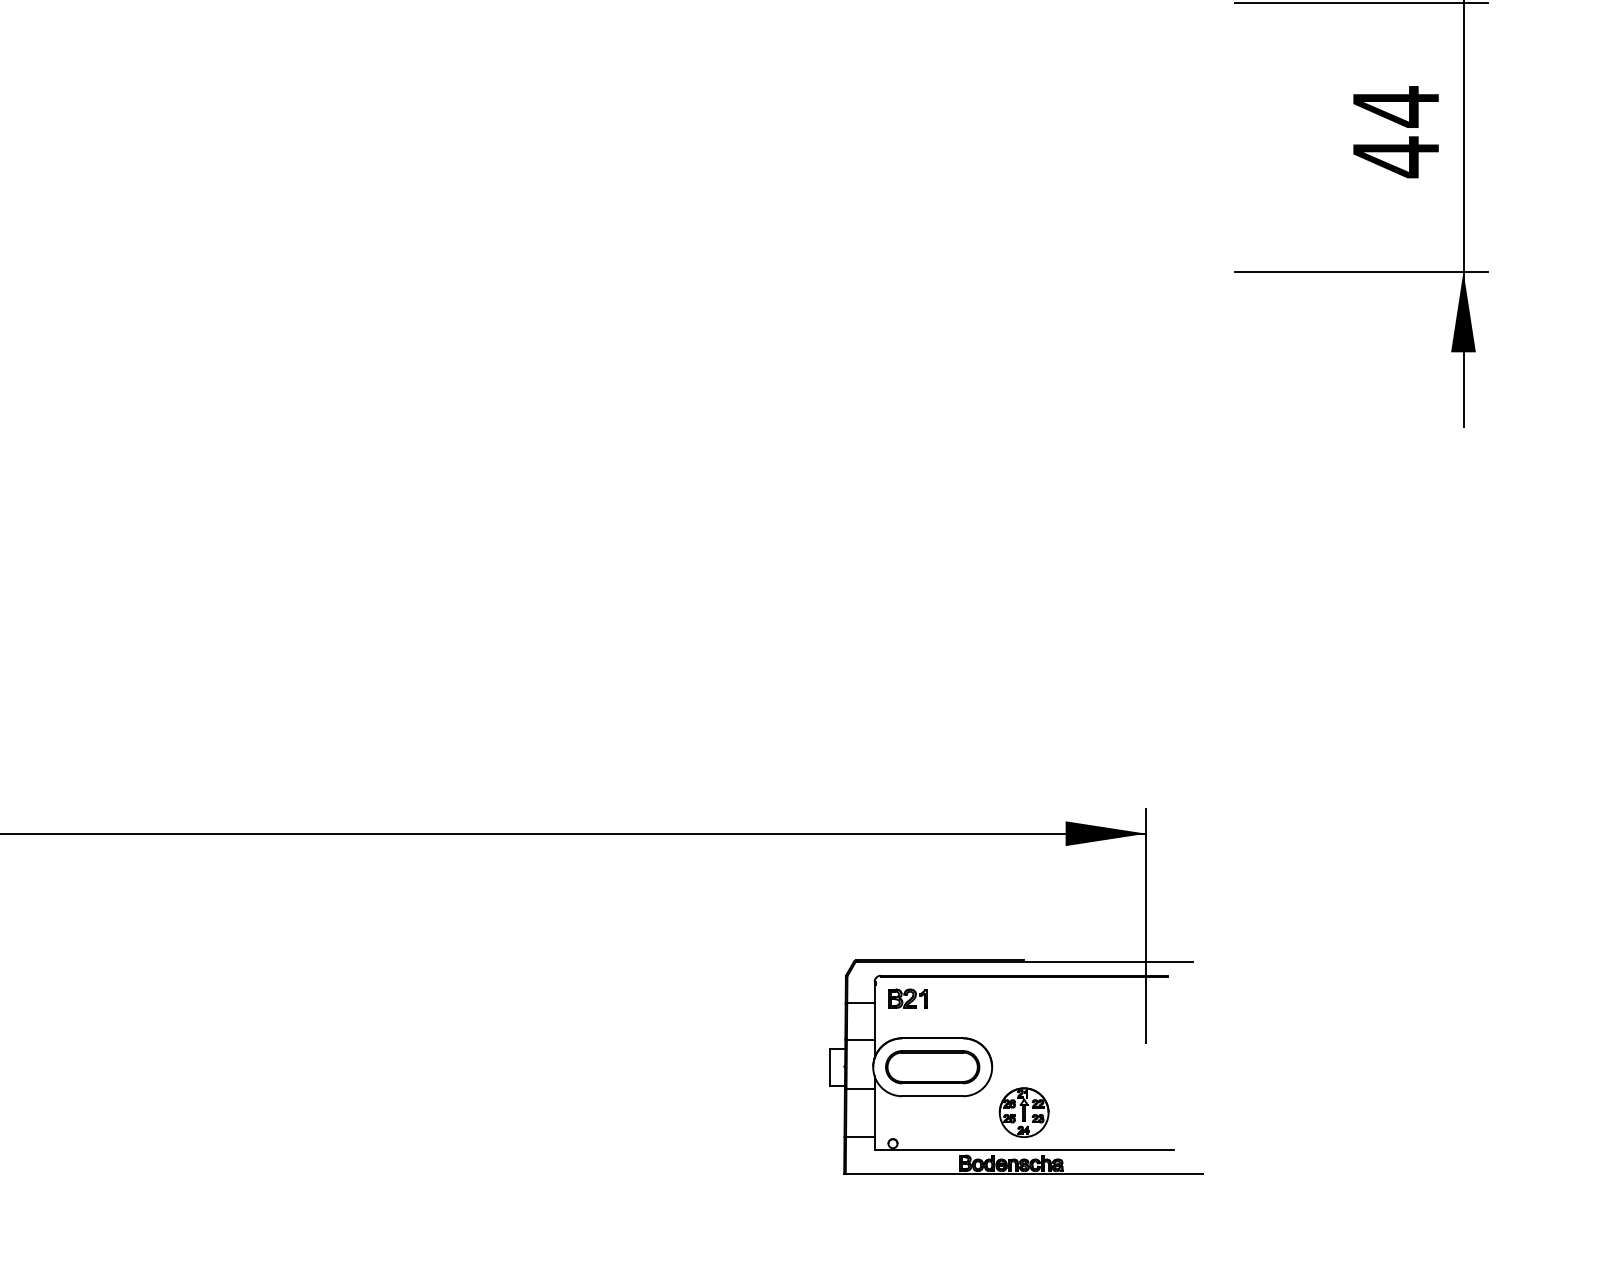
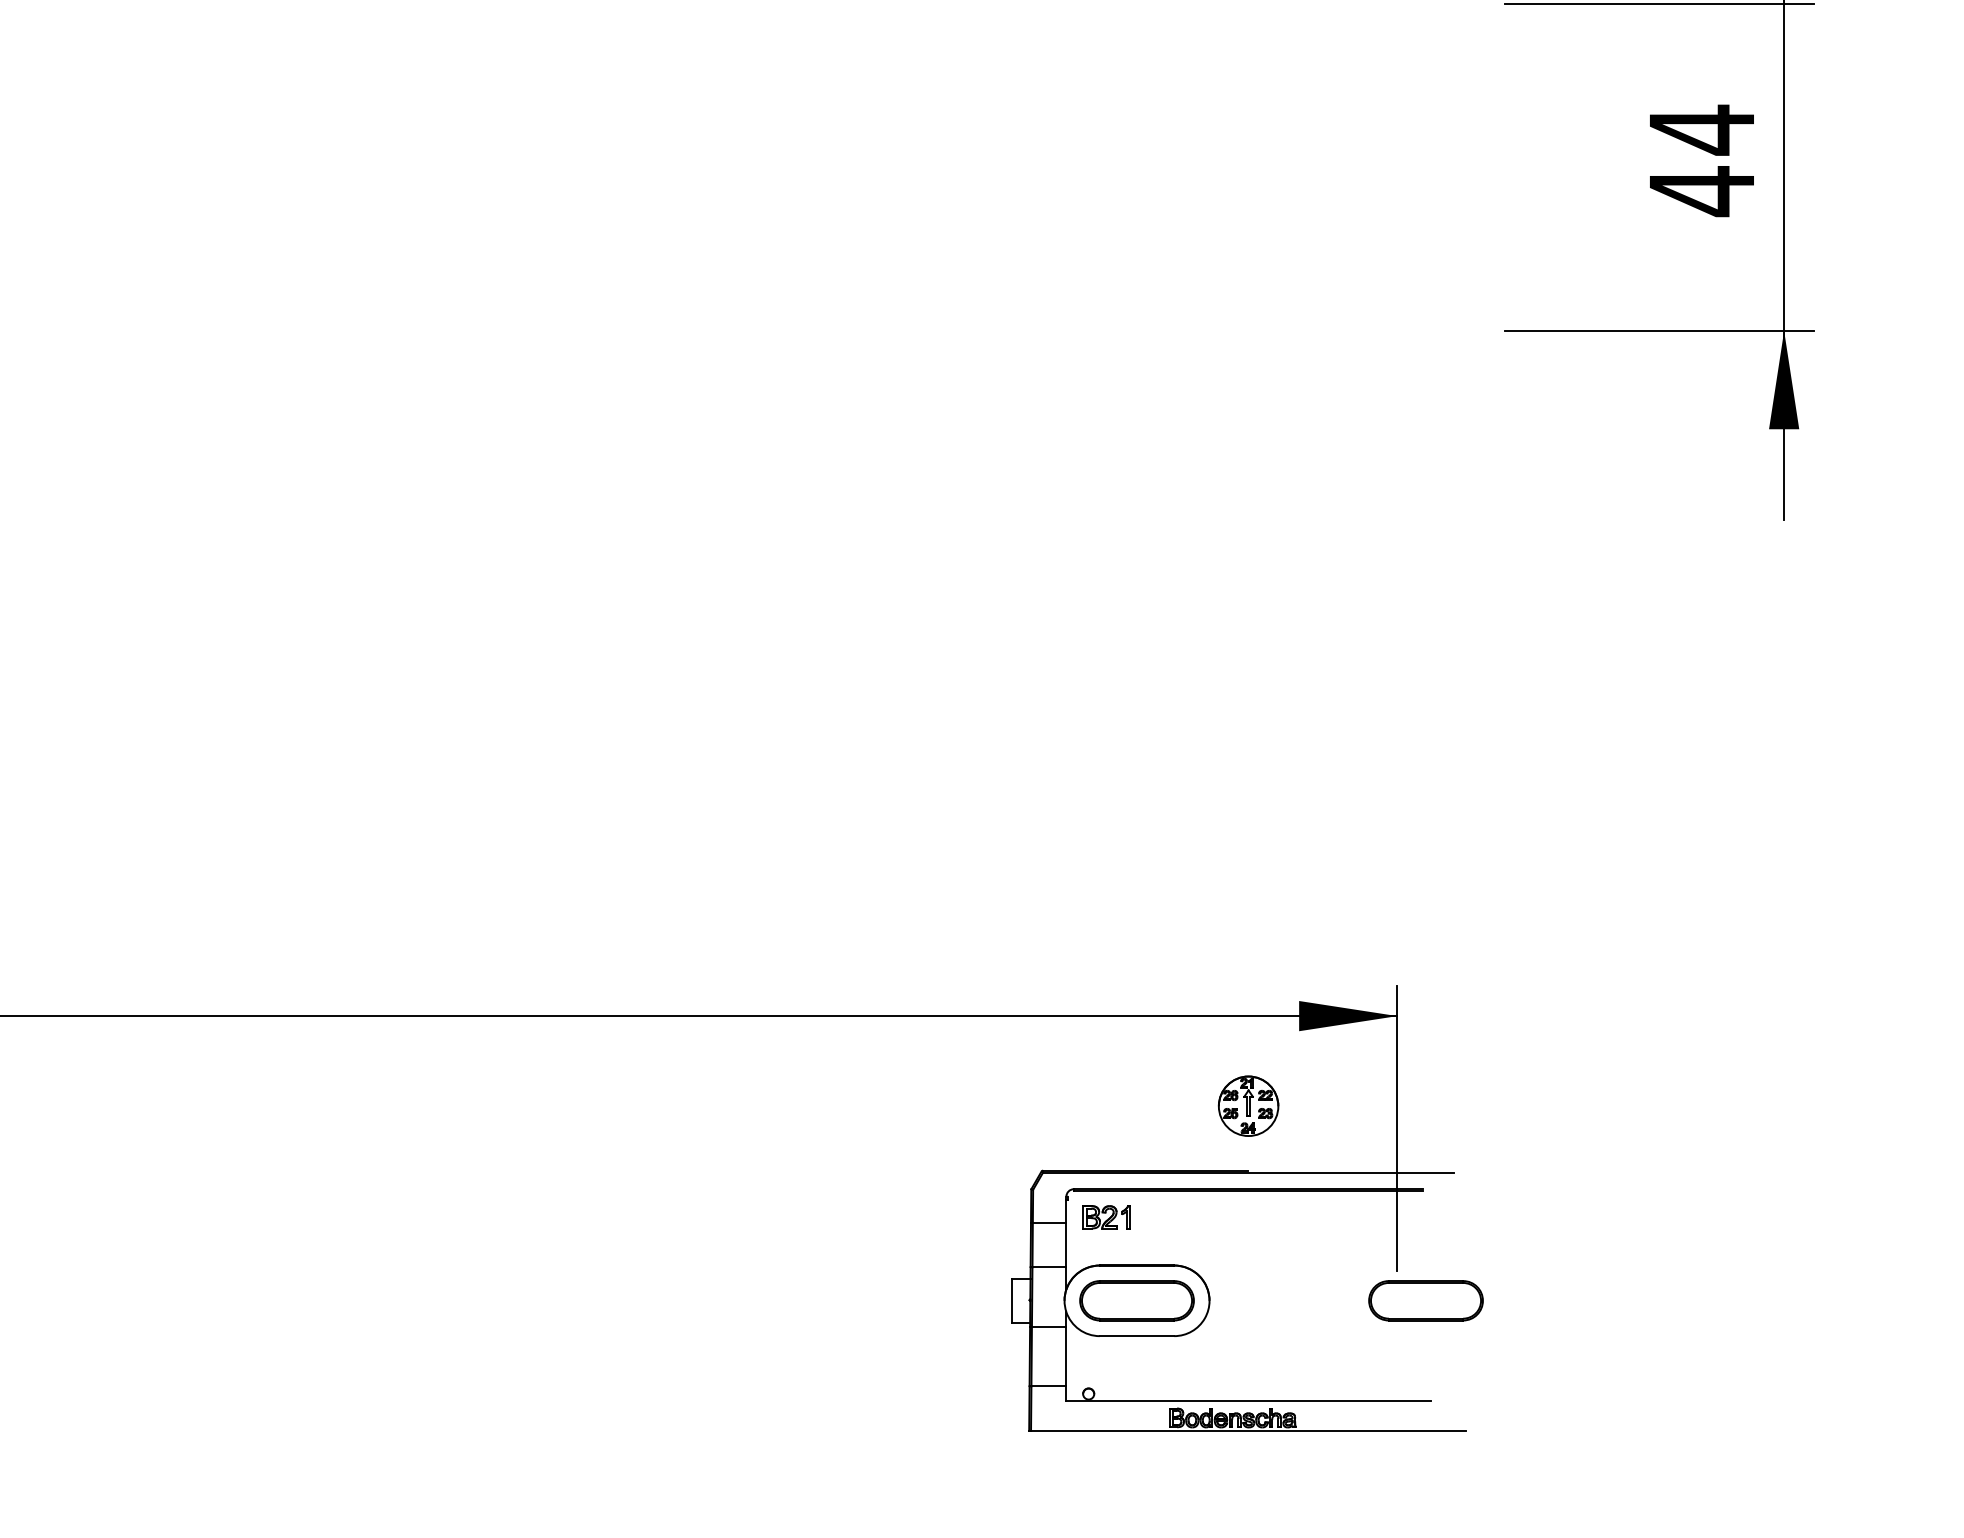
part: (1169, 1066) -> (1425, 1300), added
part: (1024, 1112) -> (1248, 1105), moved

